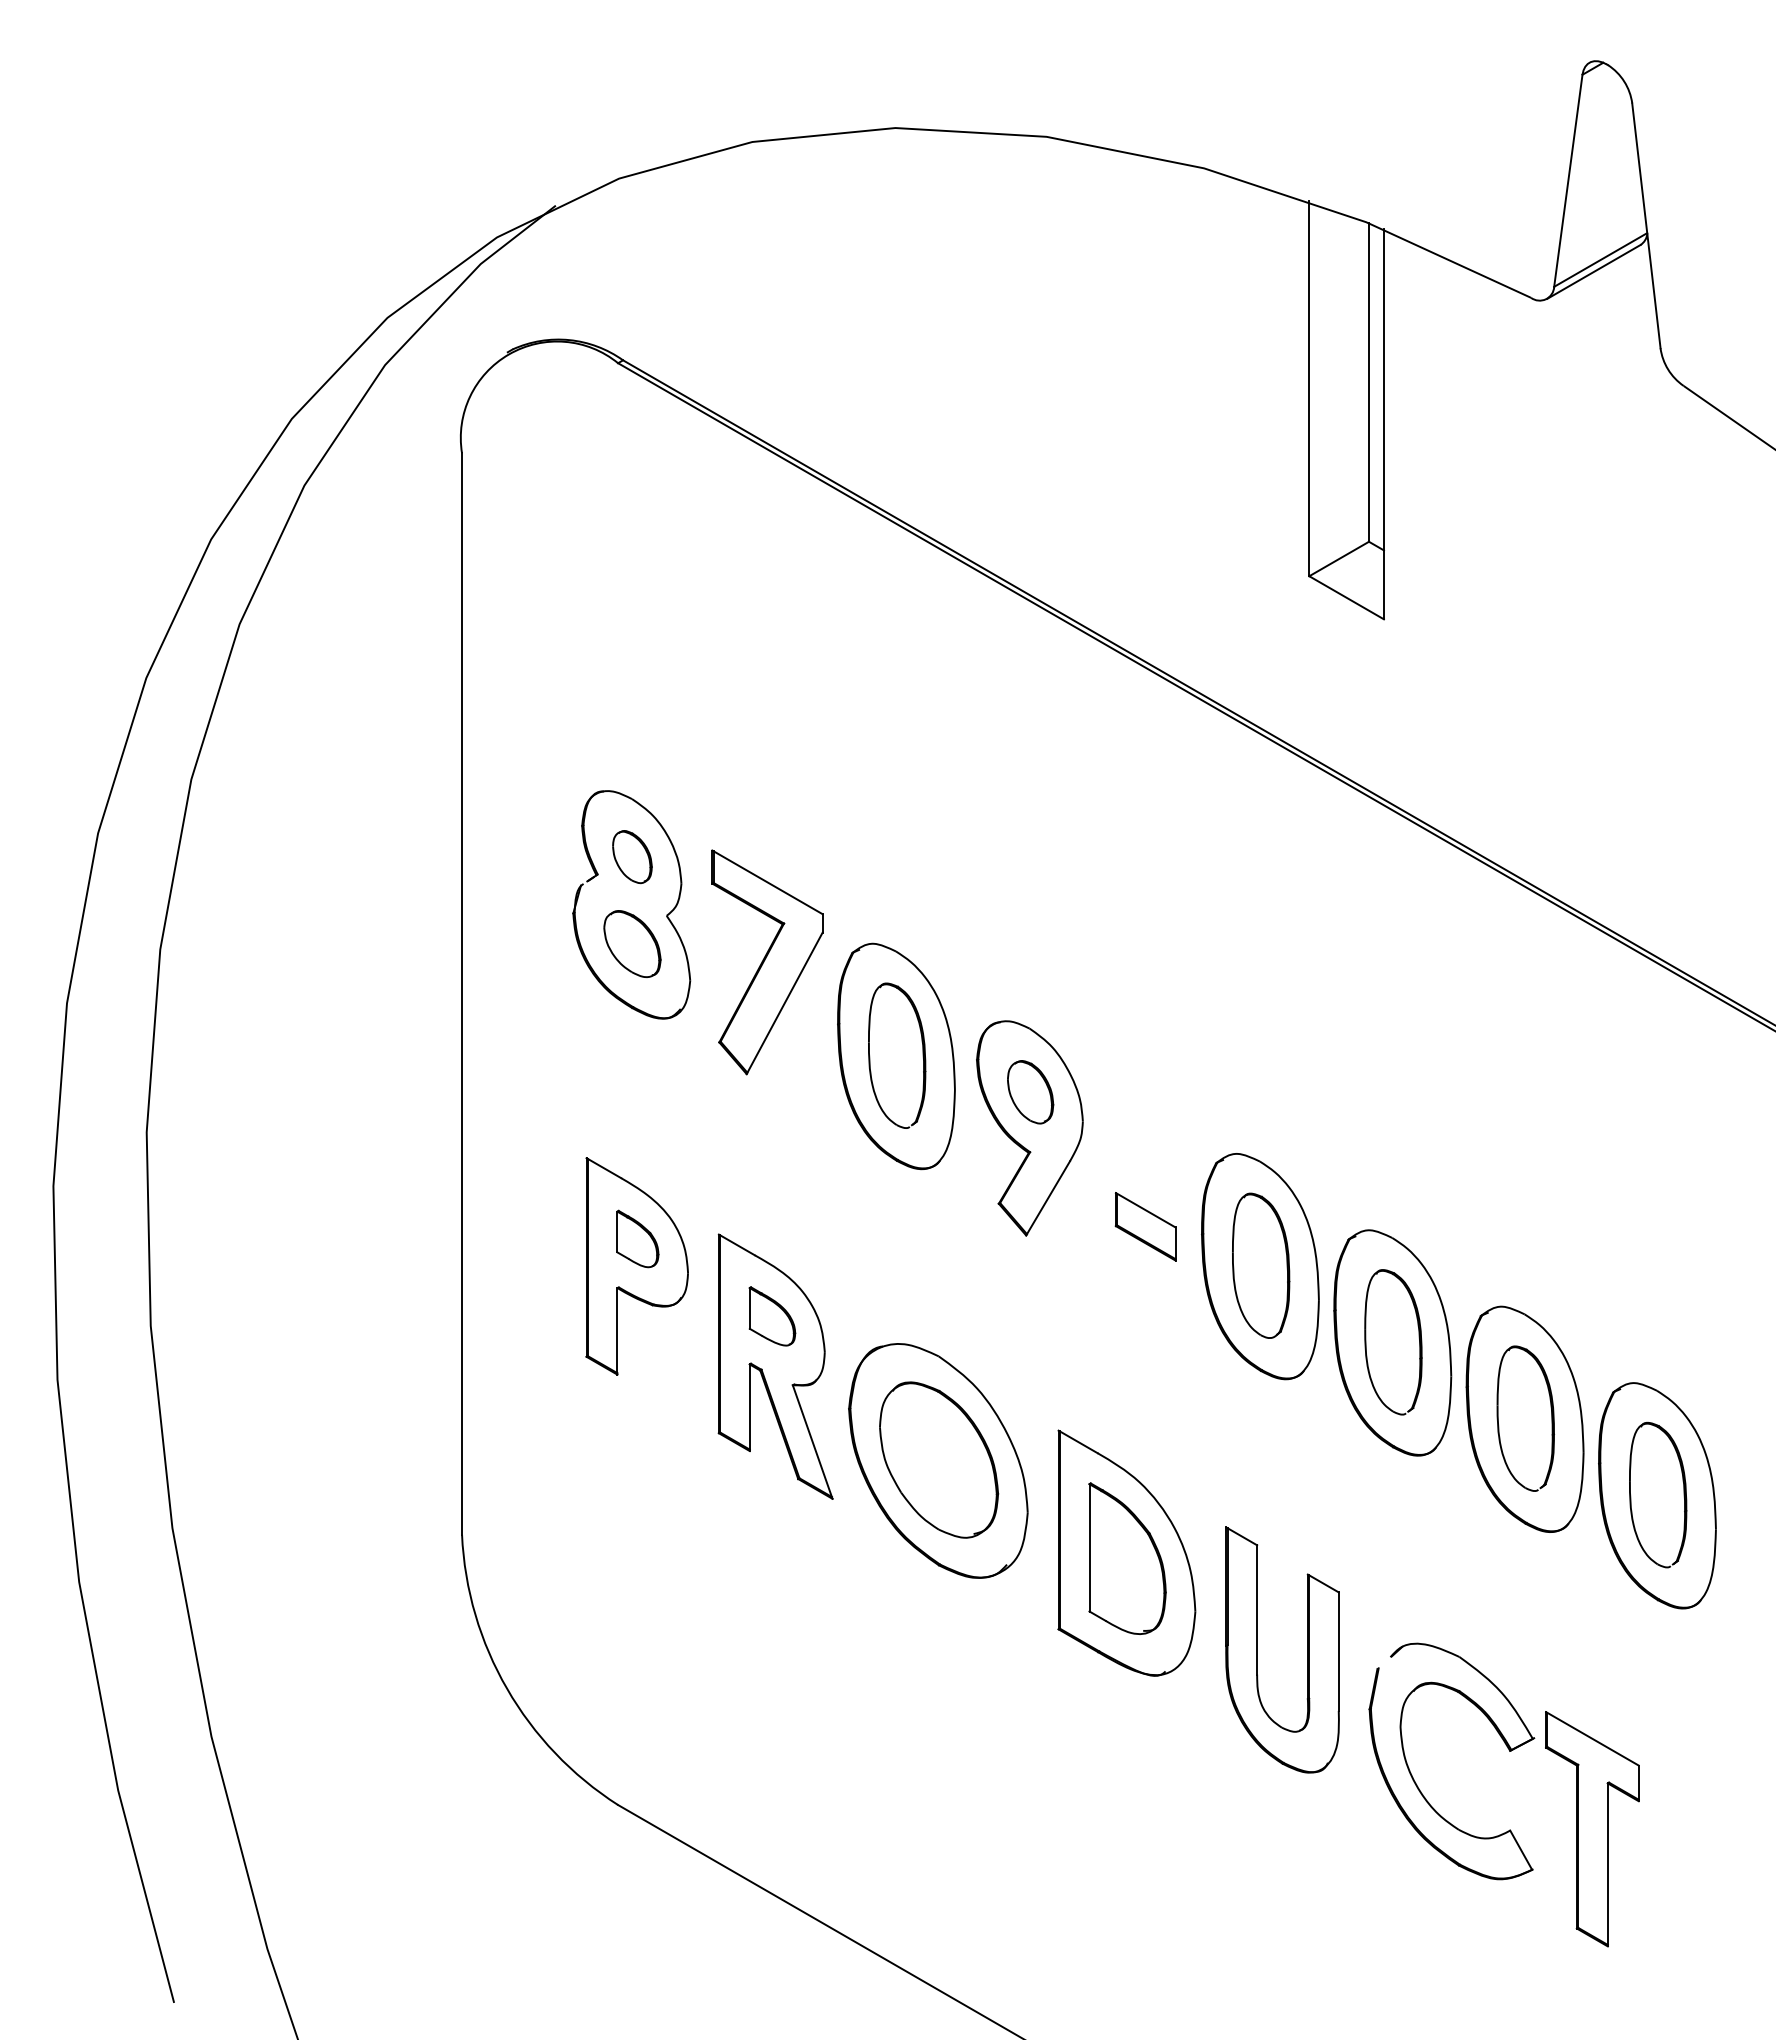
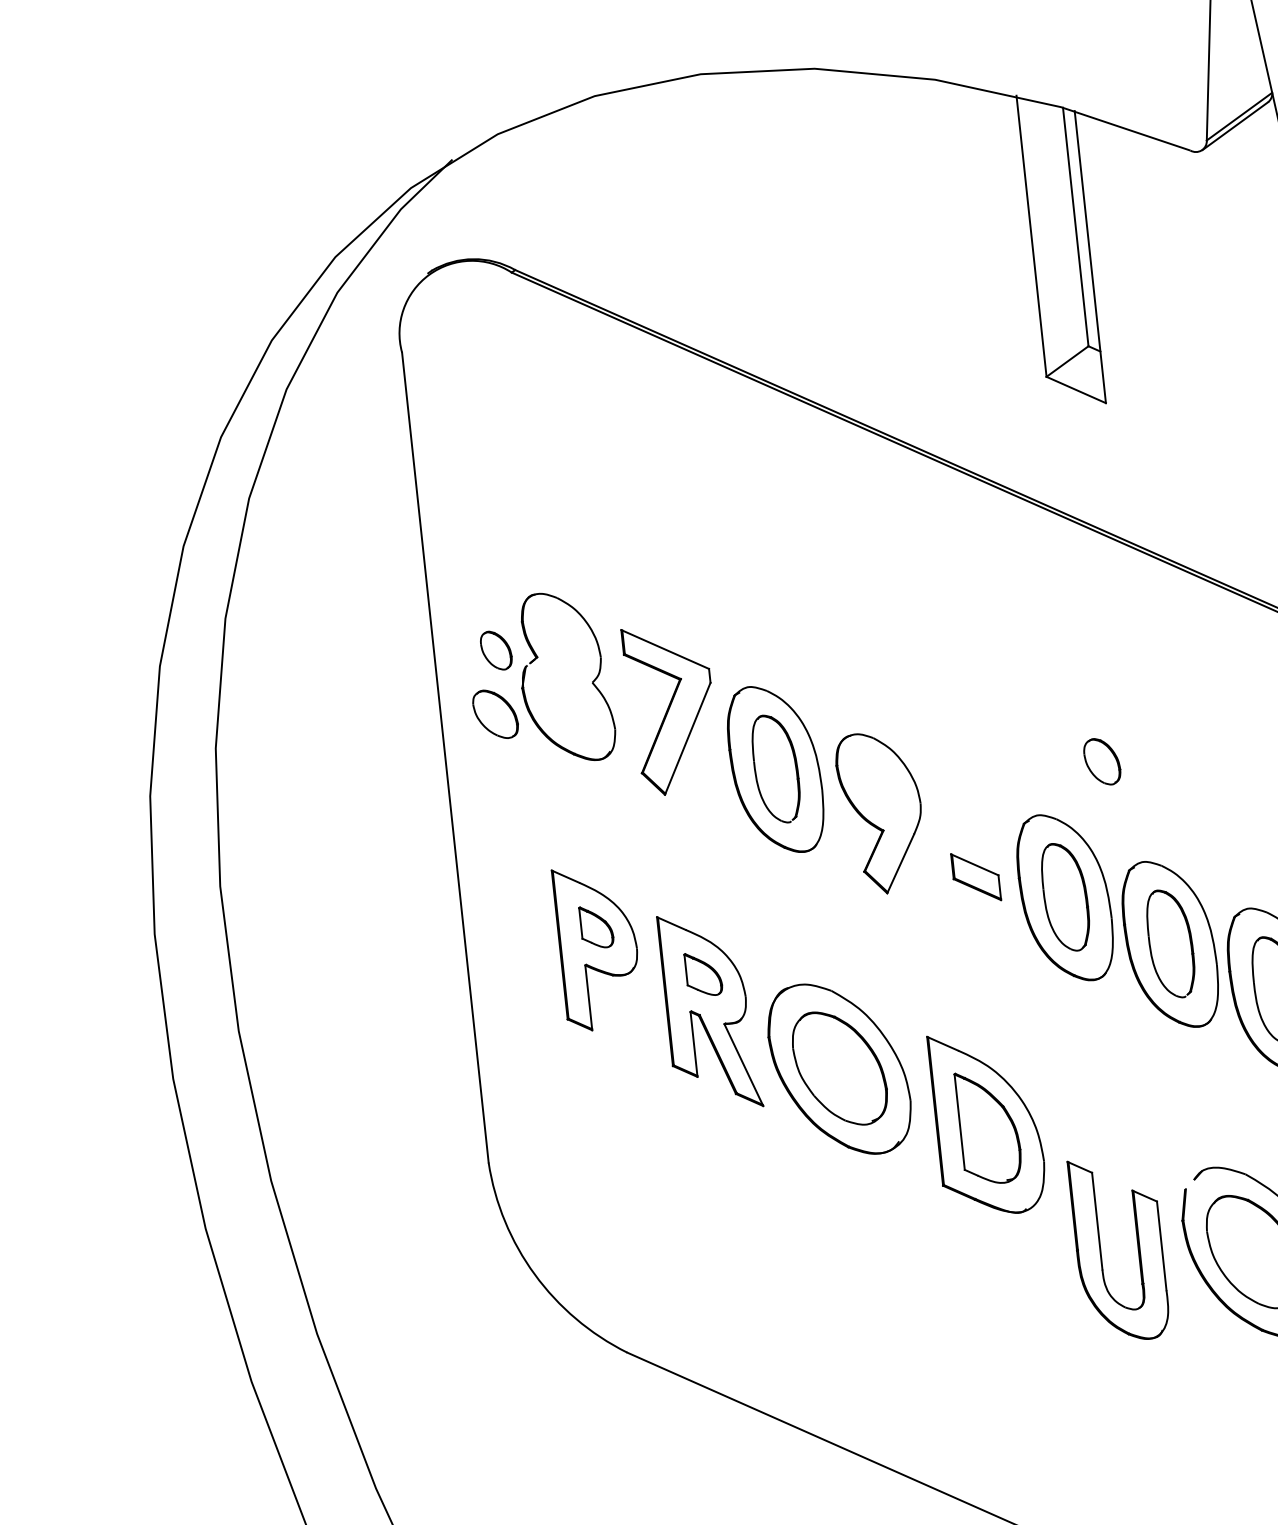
part: (632, 857) -> (496, 650), moved
part: (632, 943) -> (495, 713), moved
part: (1030, 1092) -> (1102, 762), moved
part: (1257, 1649) -> (1100, 1250), moved

